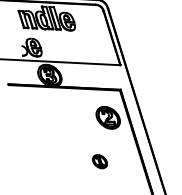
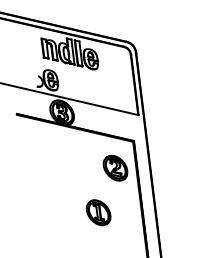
part: (99, 161) -> (98, 212), size x1.67

